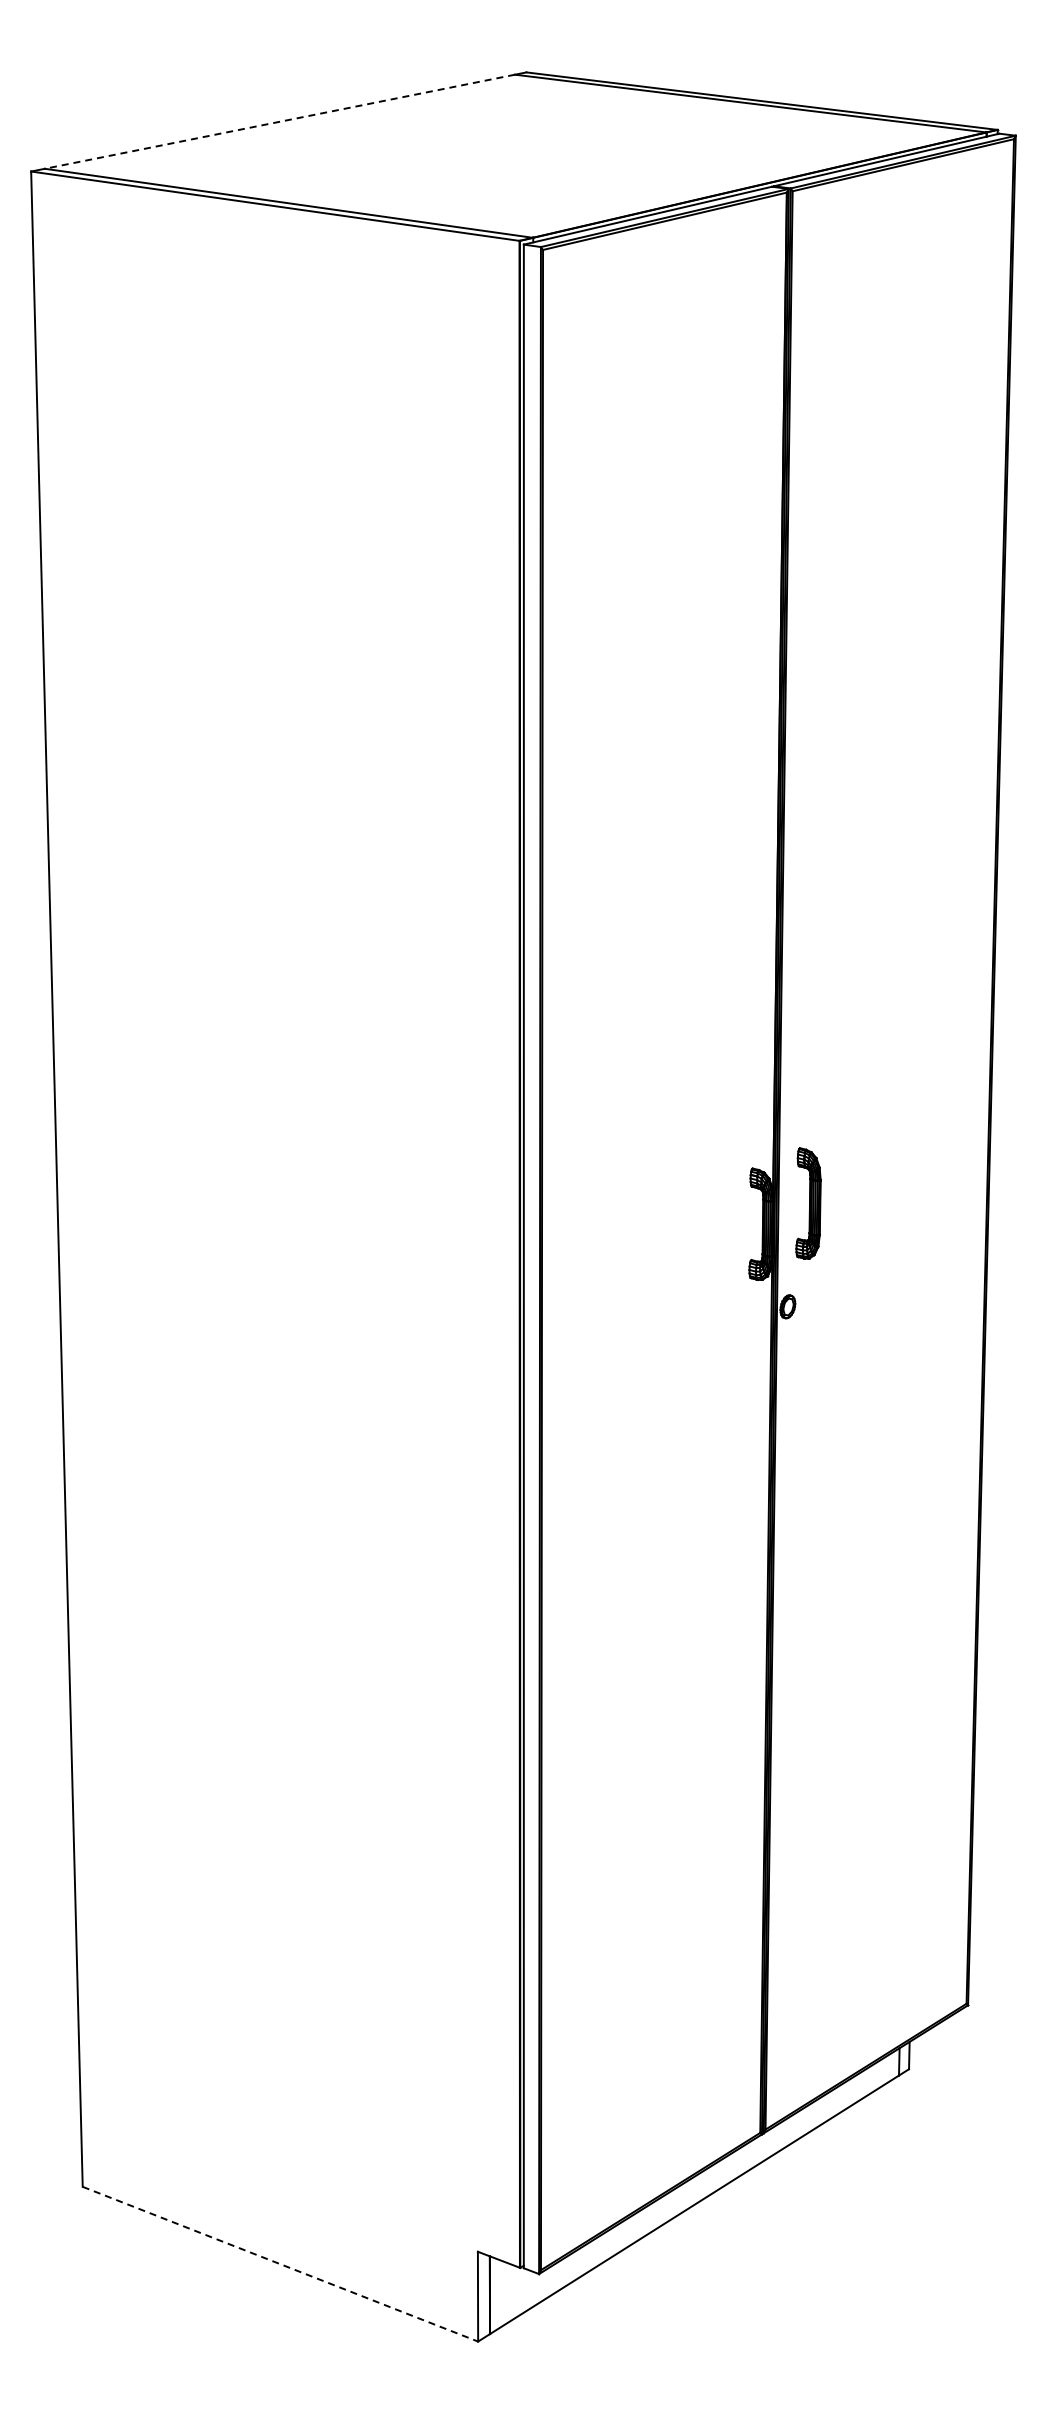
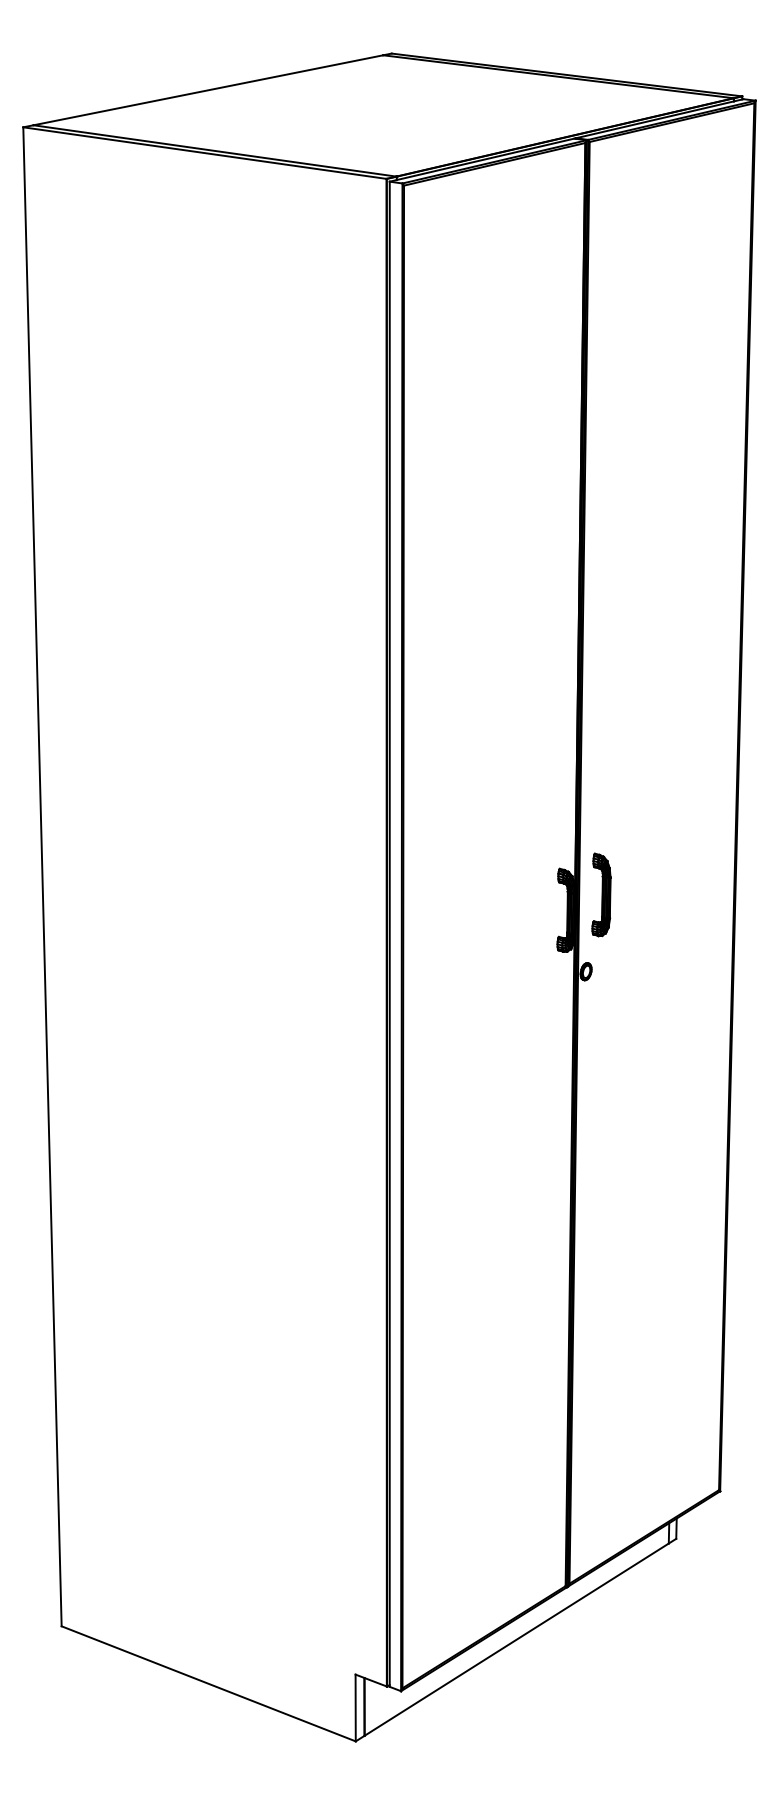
line: (279, 121) -> (208, 90), dashed -> solid
line: (280, 2264) -> (208, 1684), dashed -> solid

